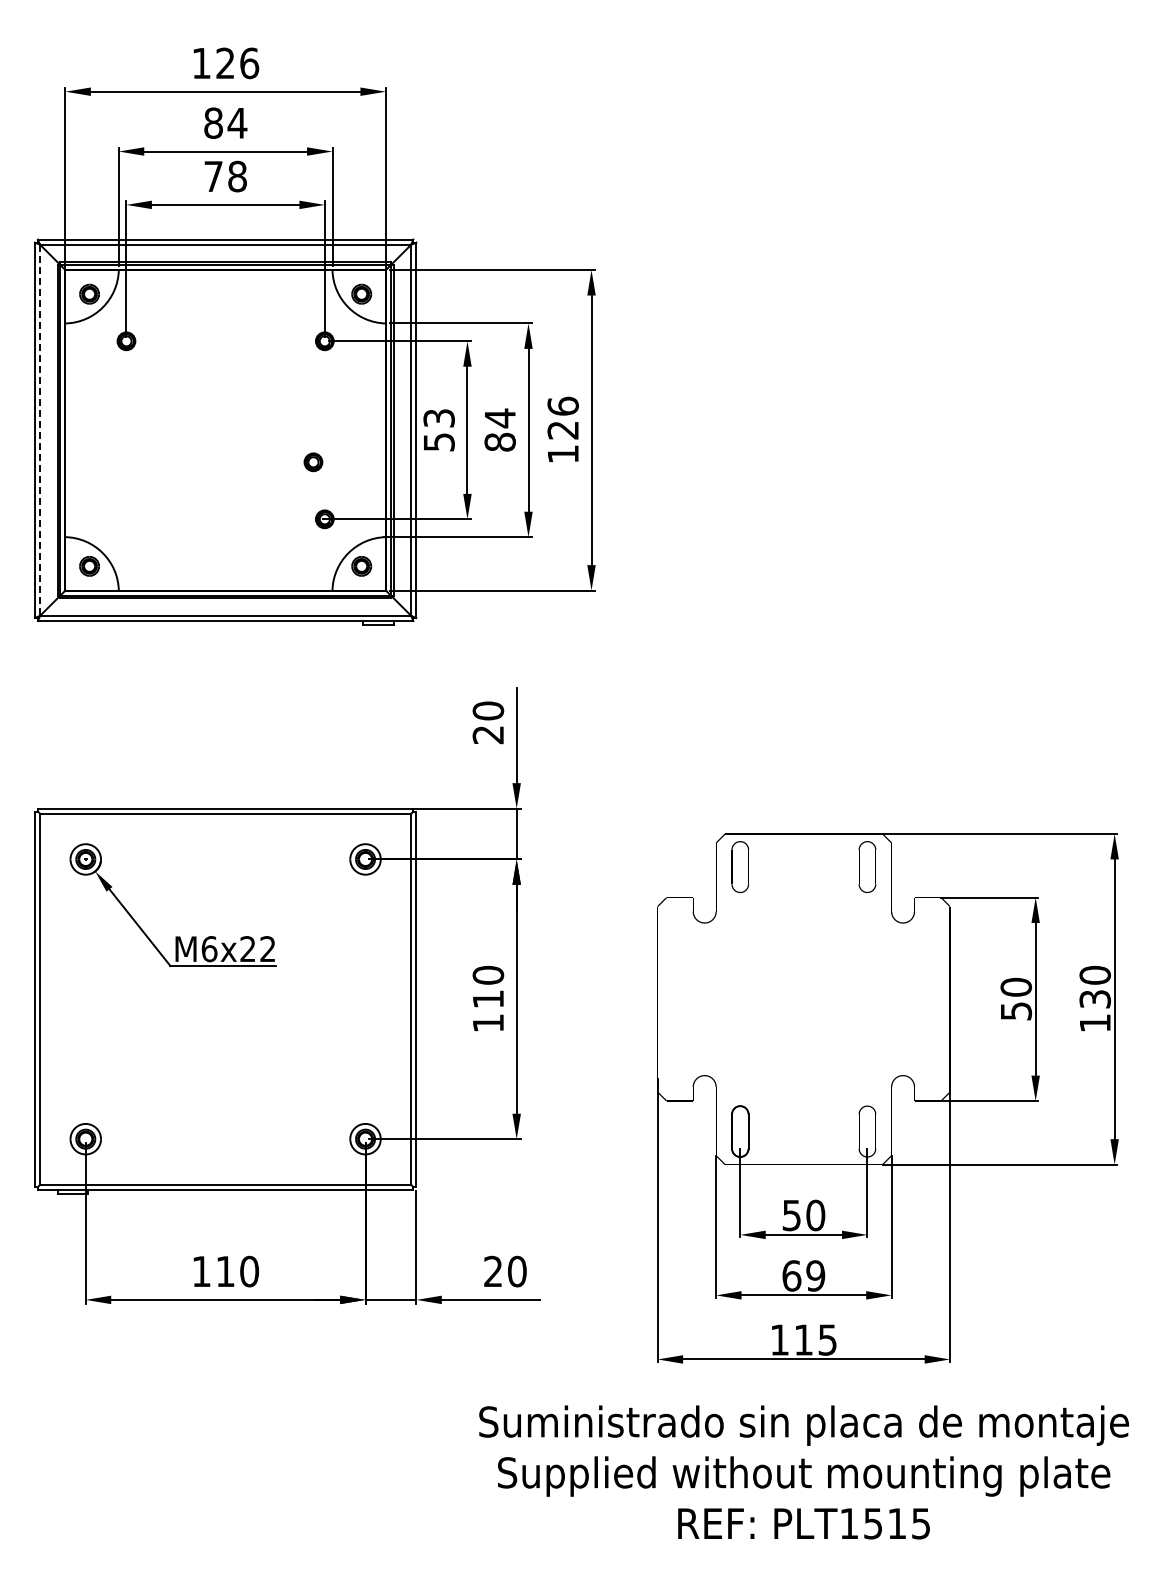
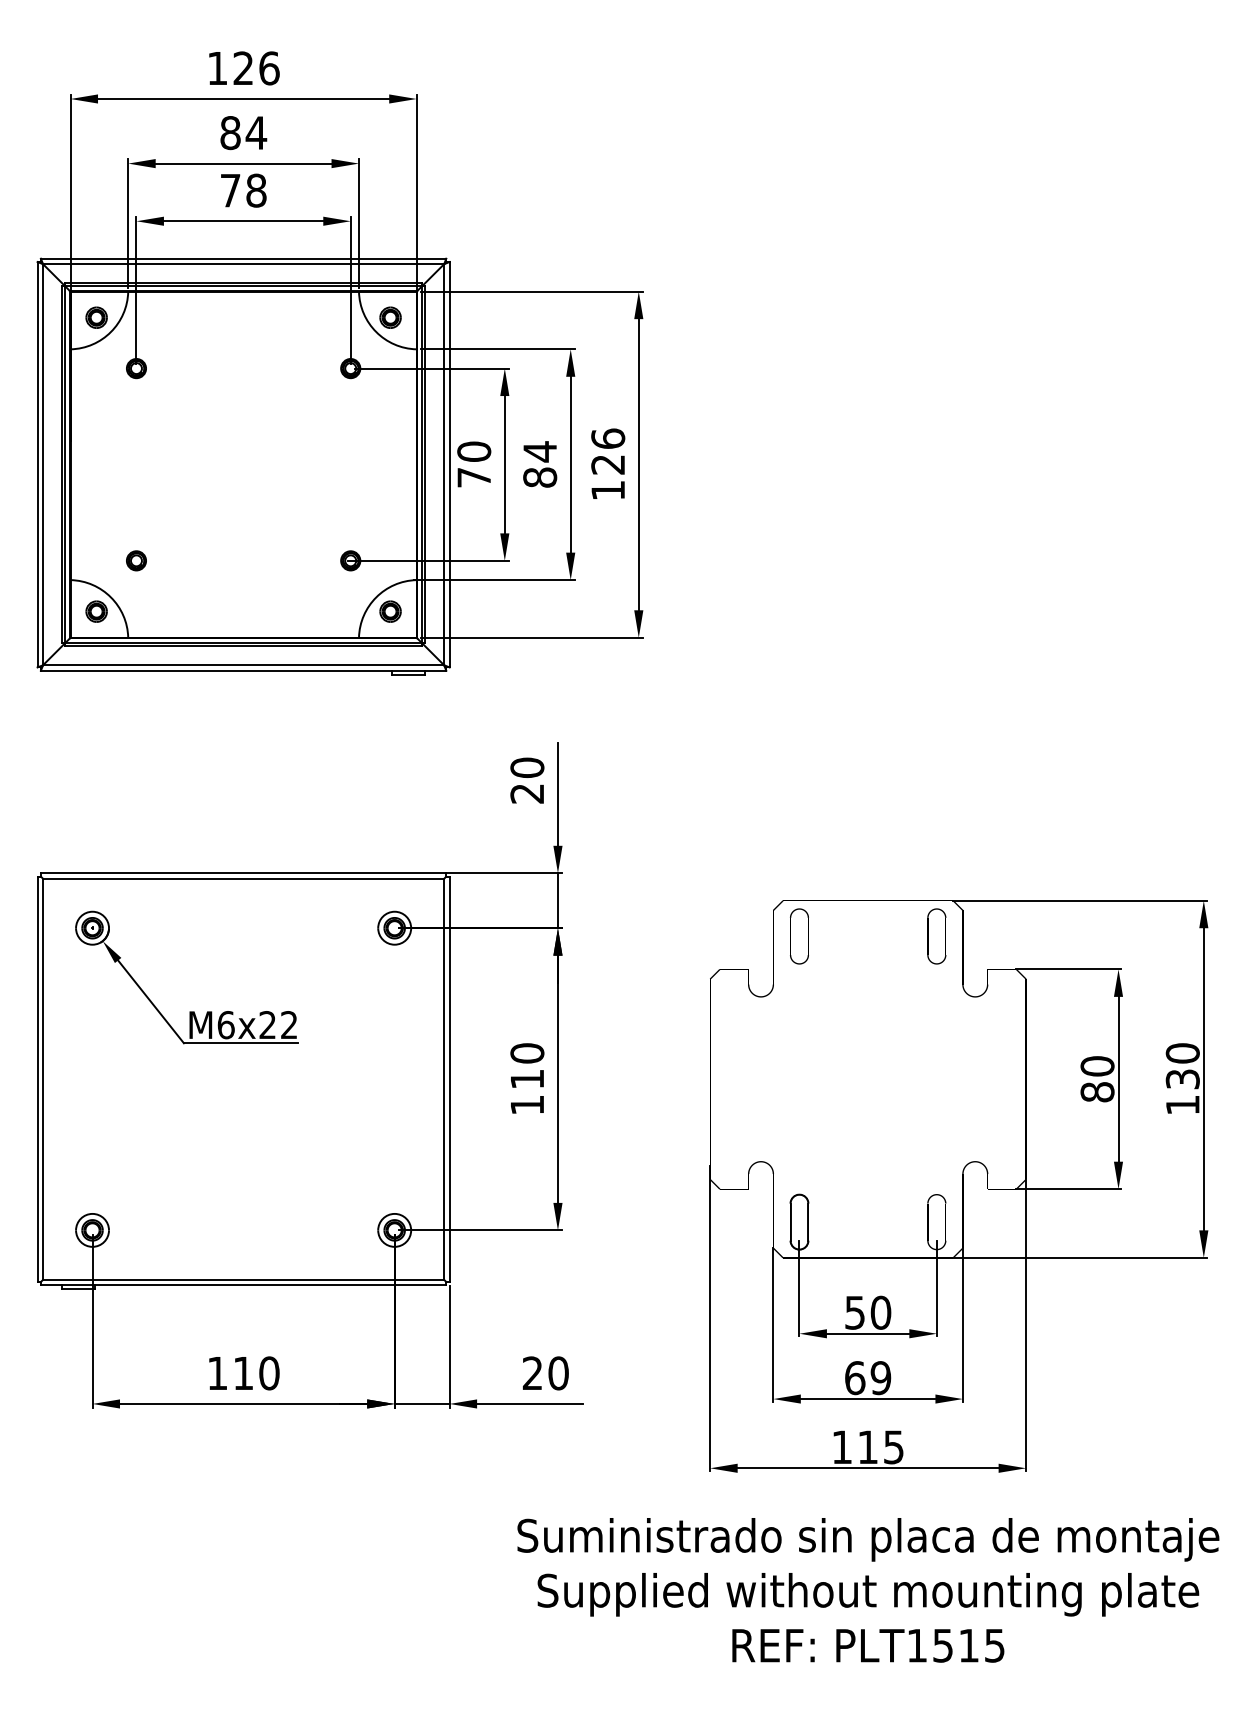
text: (438, 429) -> (473, 463), 53 -> 70
line: (40, 430) -> (43, 464), dashed -> solid
part: (313, 462) -> (136, 561), moved
text: (1016, 1011) -> (1097, 1092), 50 -> 80

